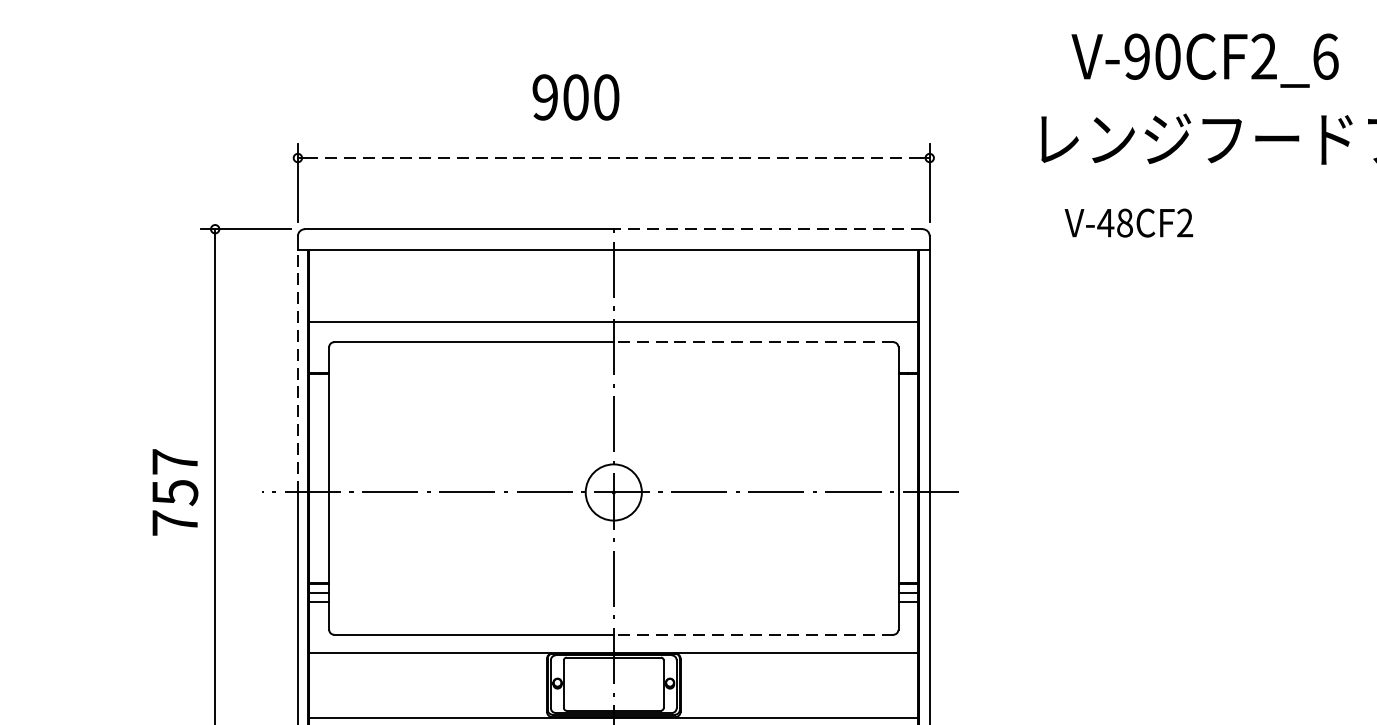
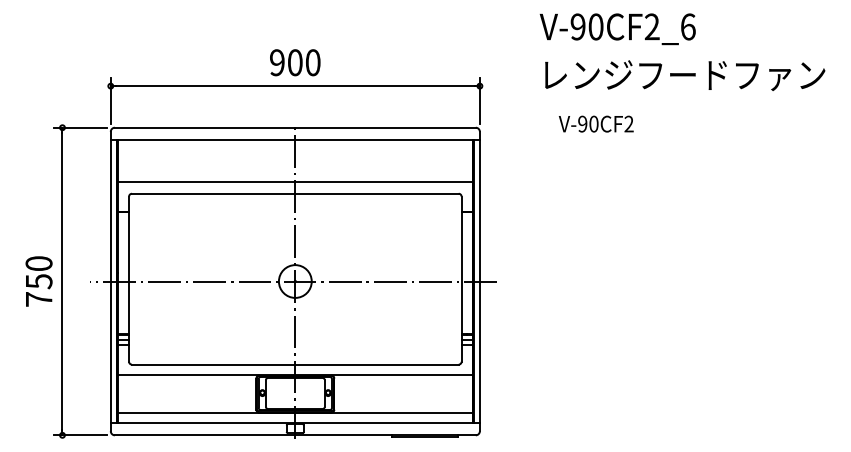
text: (1204, 61) -> (617, 29), moved
text: (576, 97) -> (295, 62), moved
line: (614, 158) -> (295, 86), dashed -> solid
text: (1113, 221) -> (587, 123), V-48CF2 -> V-90CF2
line: (768, 228) -> (385, 127), dashed -> solid
line: (754, 341) -> (377, 193), dashed -> solid
line: (297, 370) -> (110, 210), dashed -> solid
text: (174, 461) -> (38, 263), 757 -> 750
line: (754, 634) -> (377, 364), dashed -> solid

